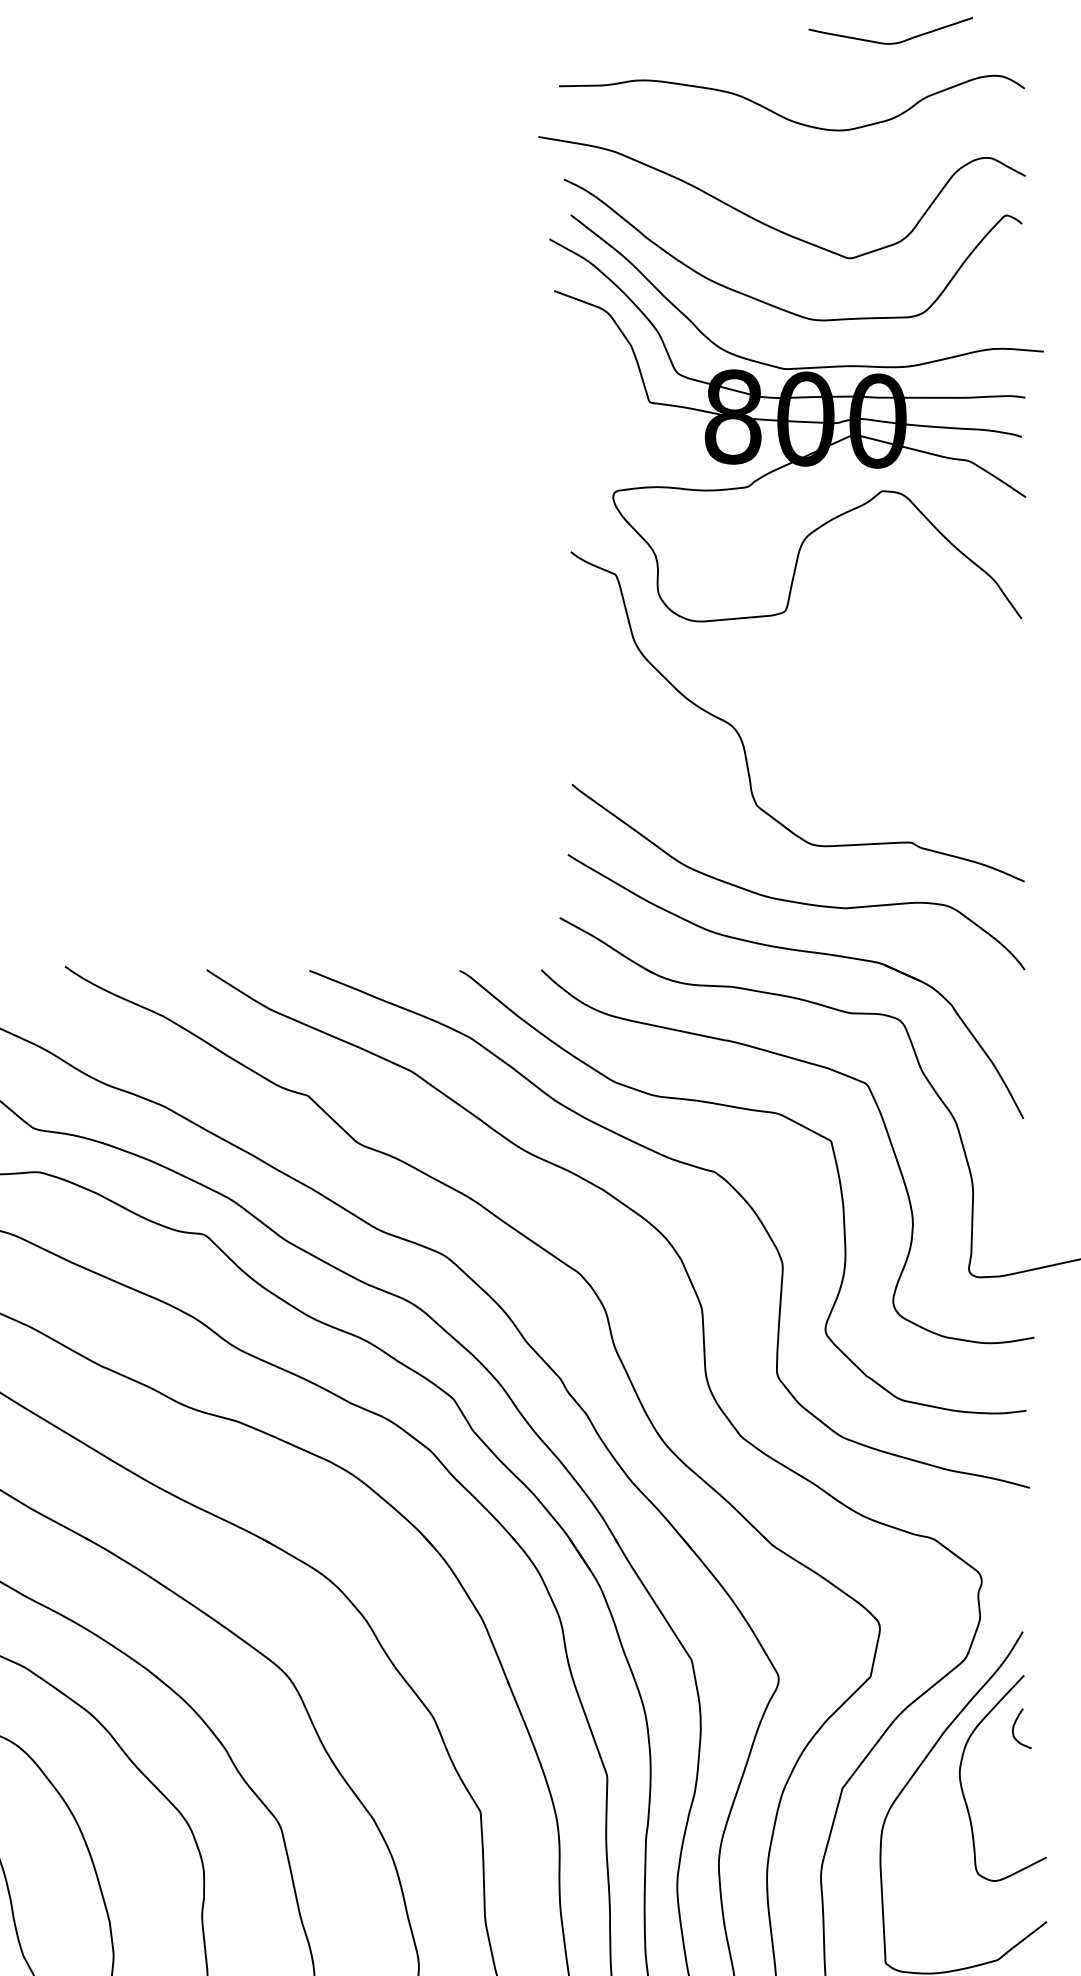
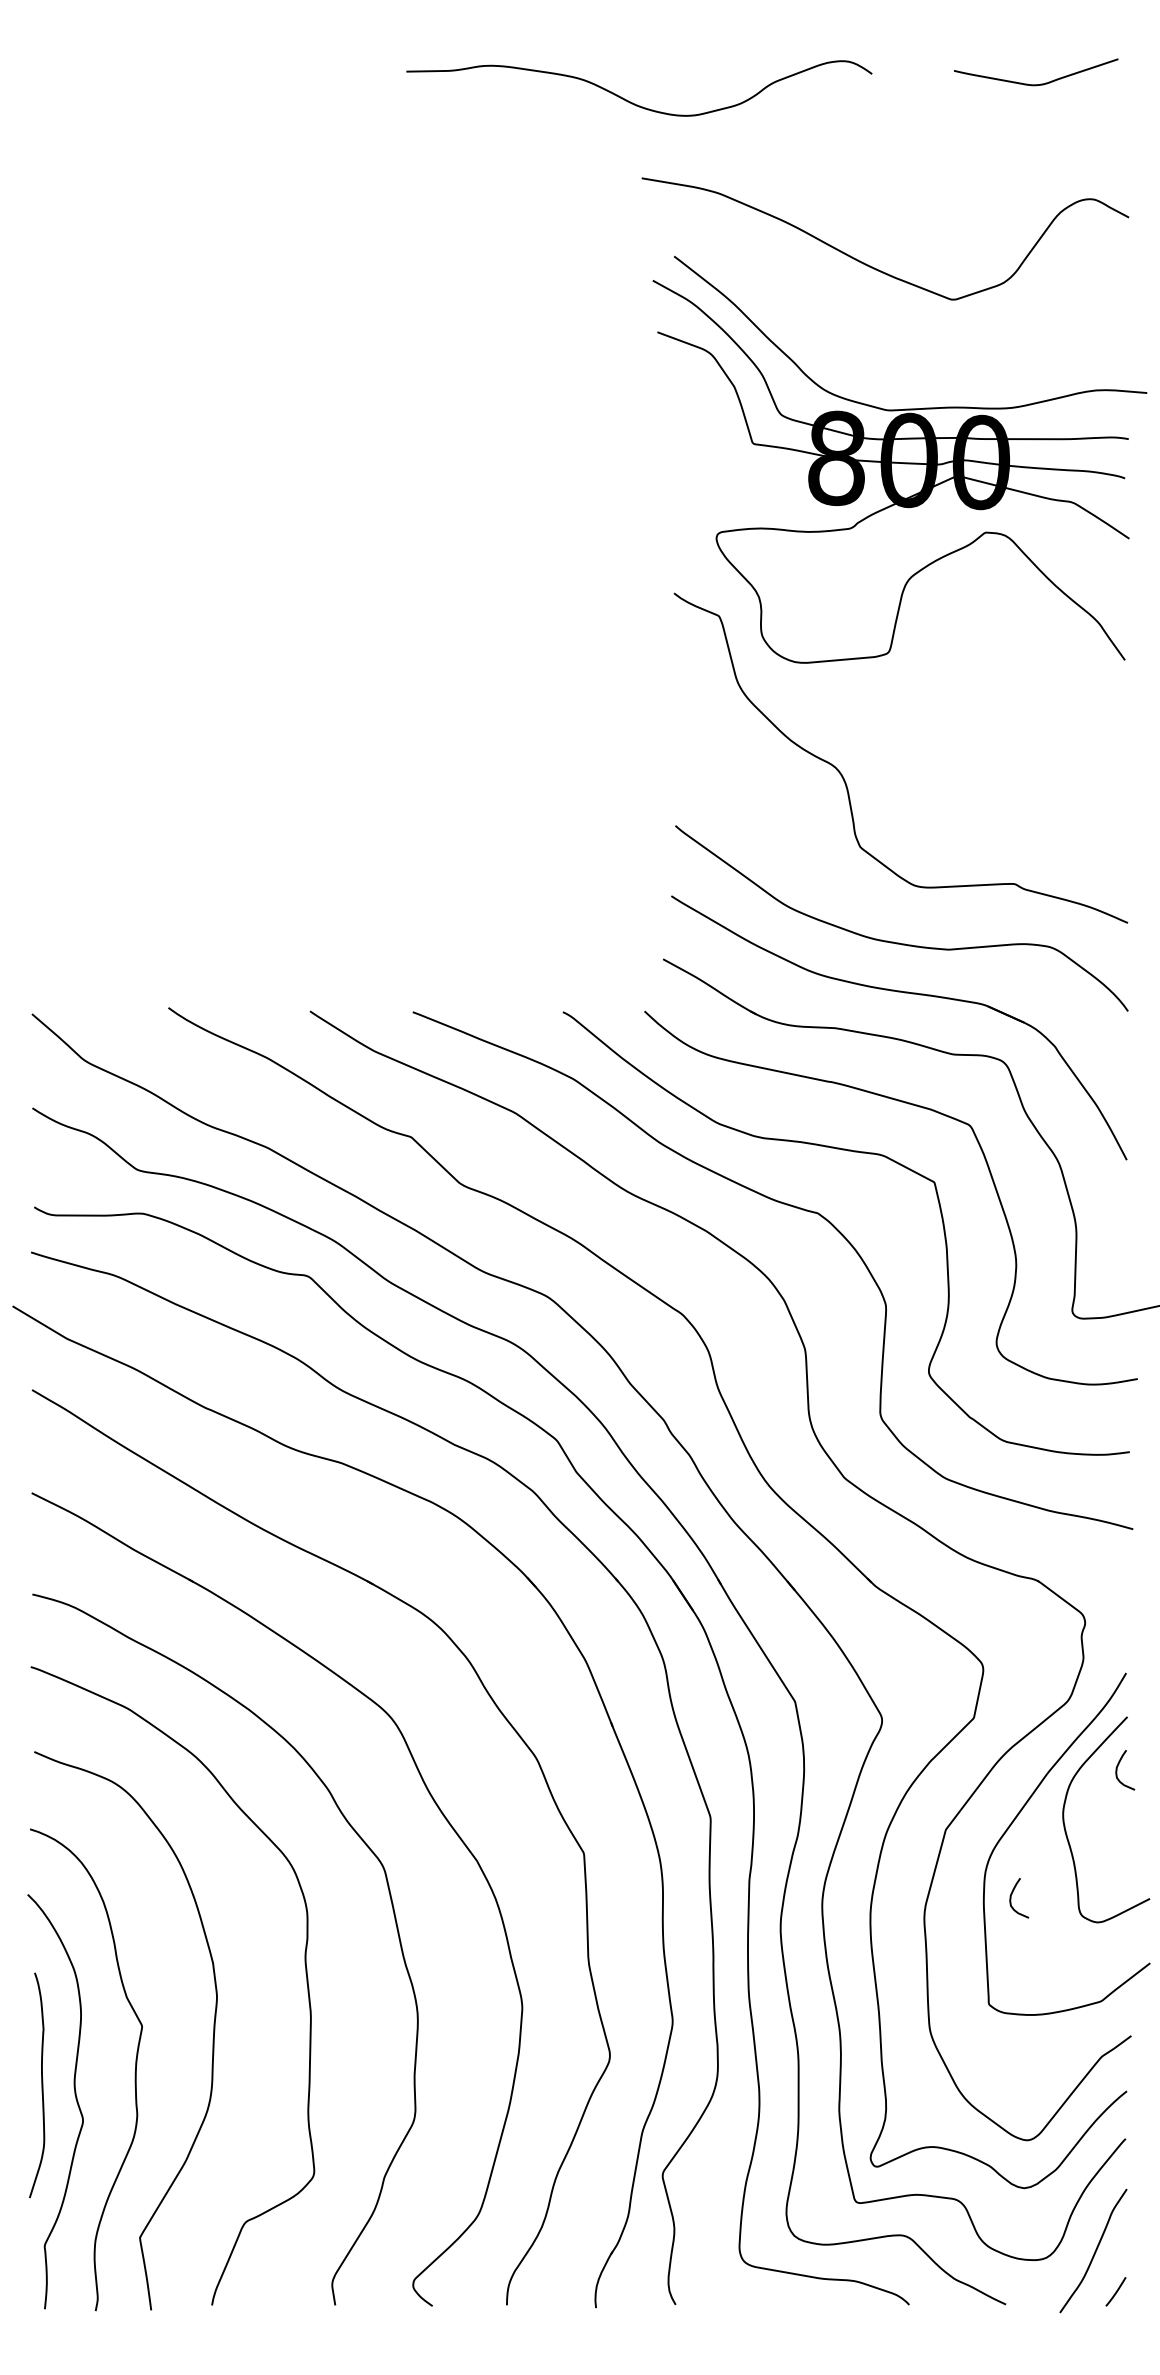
curve: (895, 42) -> (1040, 83), moved
curve: (788, 118) -> (635, 103), moved
curve: (769, 303) -> (872, 344), removed
curve: (908, 1857) -> (1011, 1898), added

